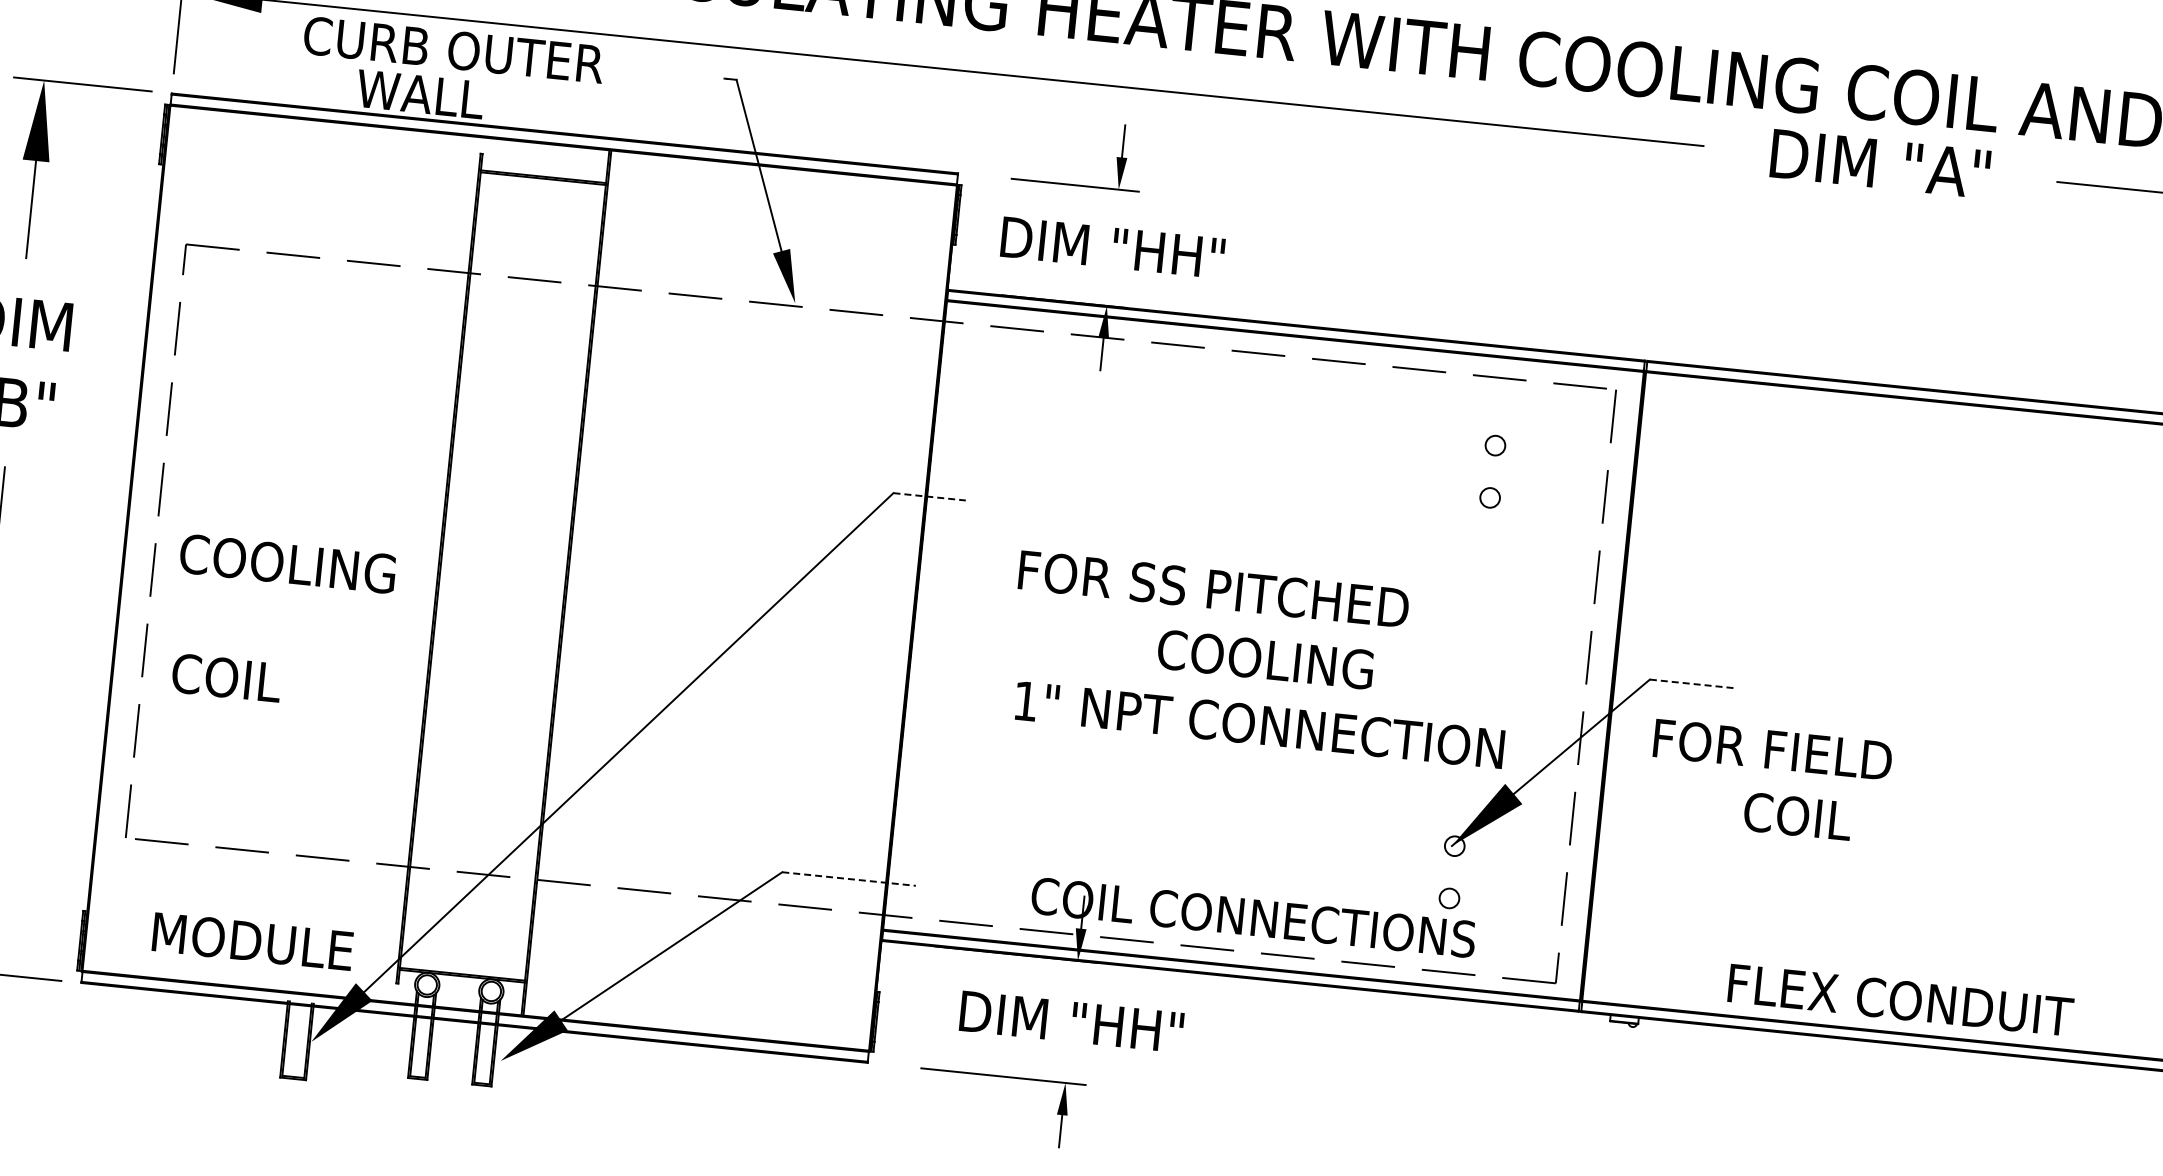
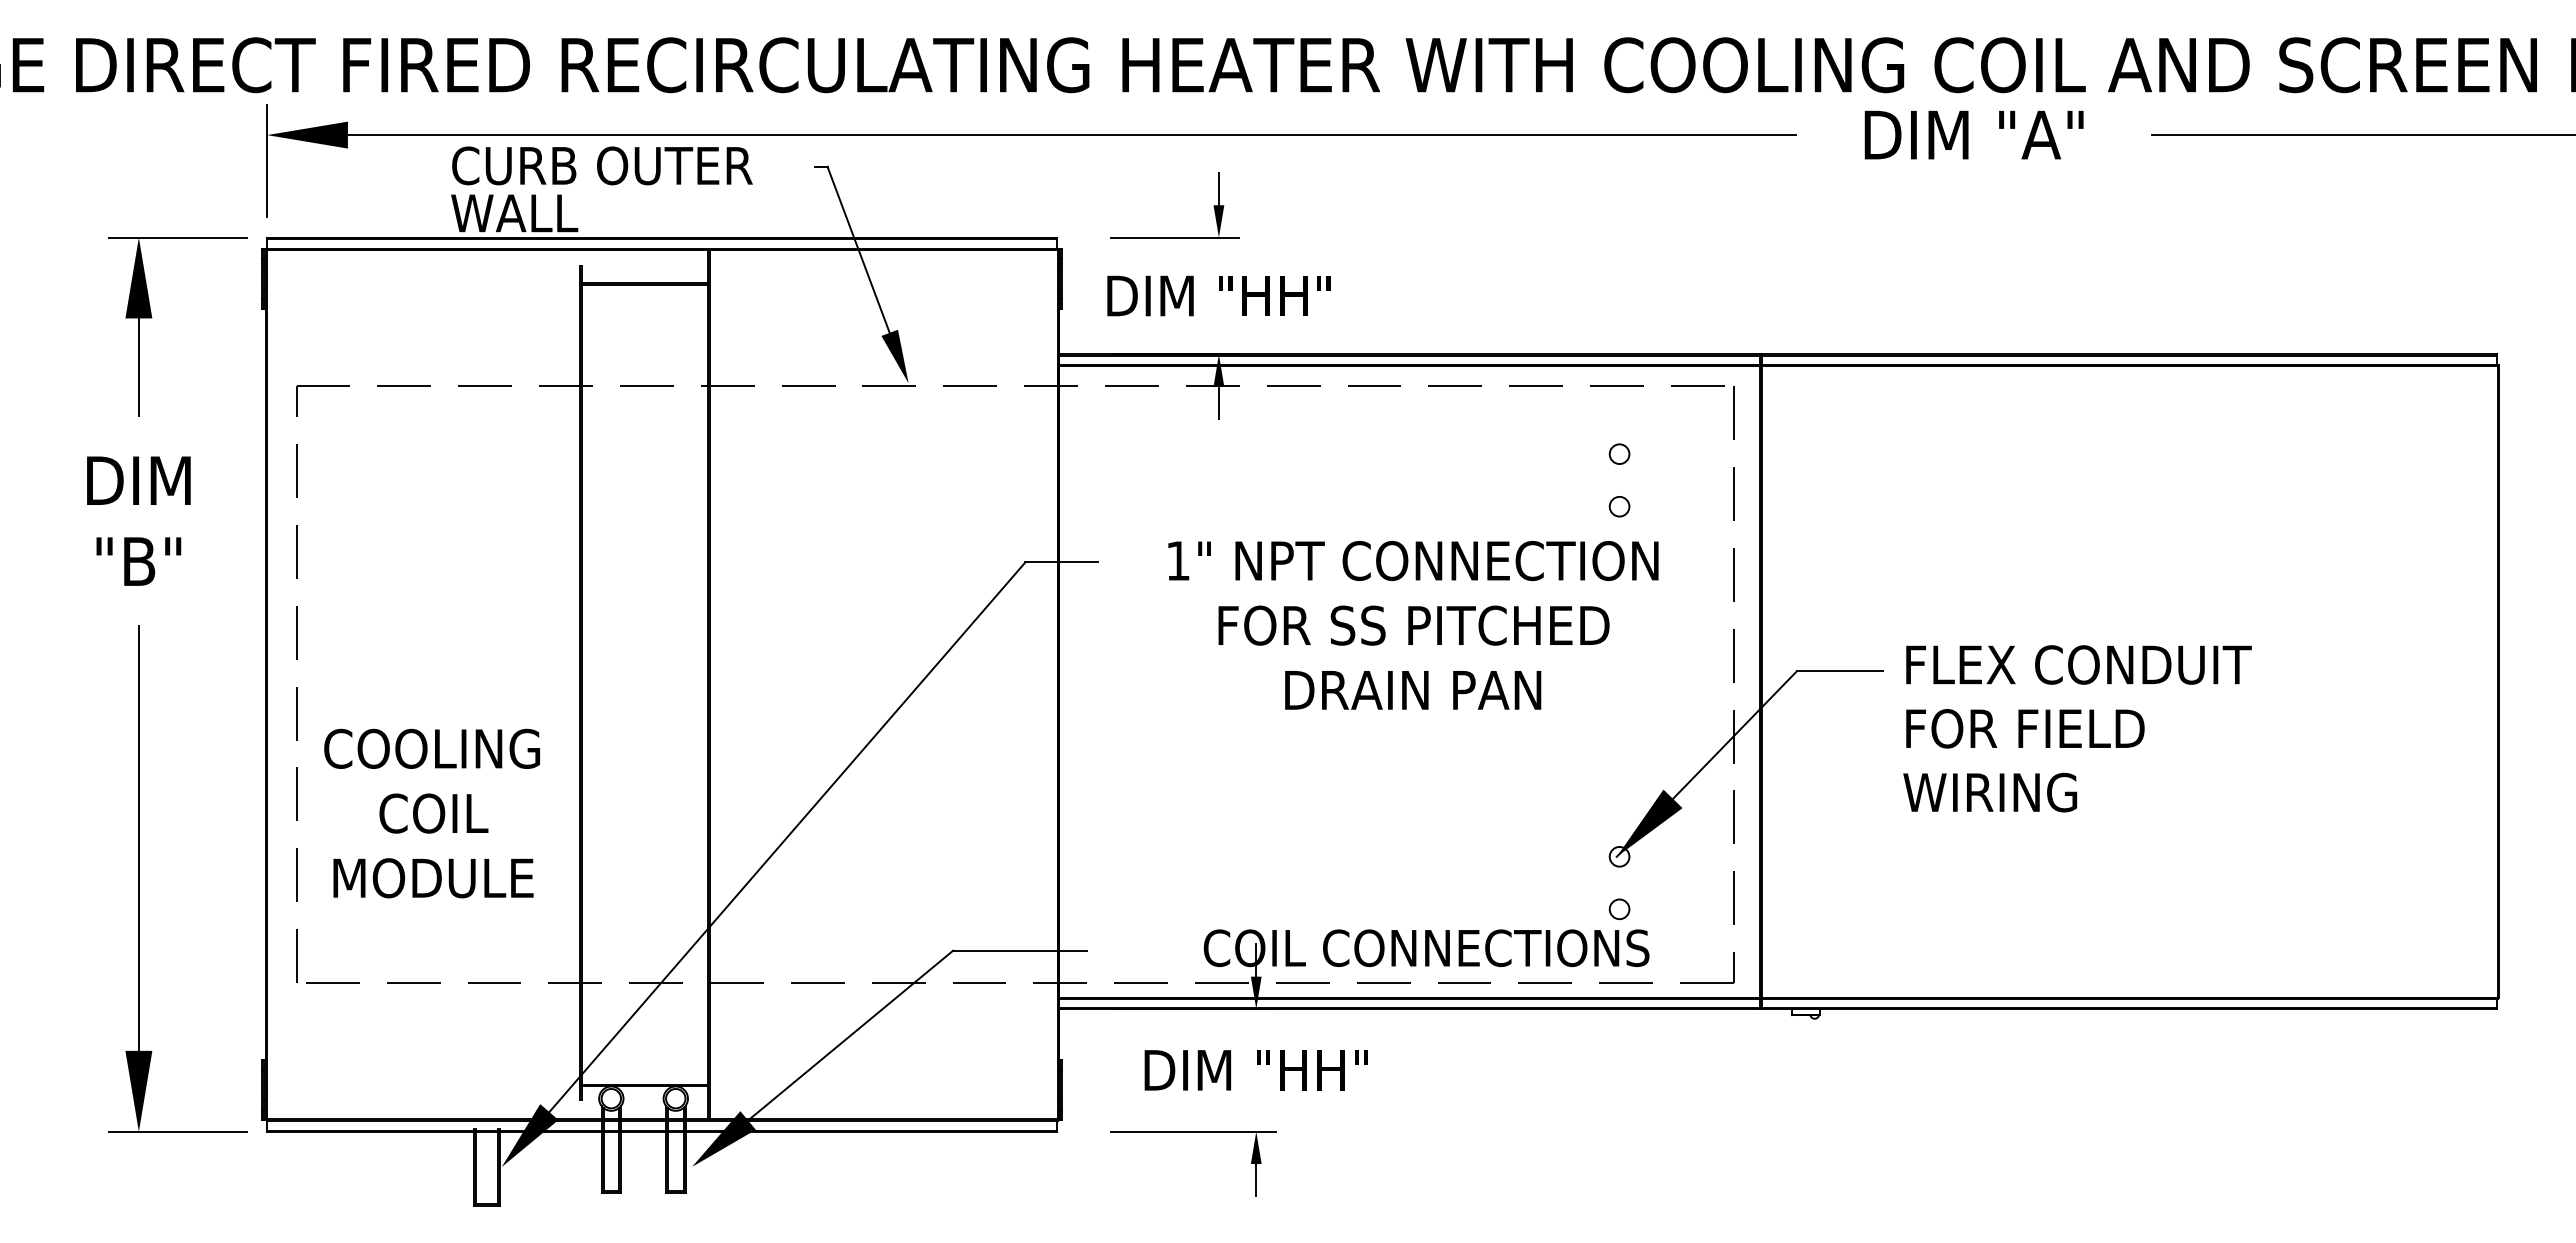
text: (454, 49) -> (602, 165), moved
line: (930, 497) -> (1062, 562), dashed -> solid
text: (287, 563) -> (431, 748), moved
text: (1213, 589) -> (1413, 625), moved
text: (1266, 659) -> (1413, 690), COOLING -> DRAIN PAN
text: (226, 677) -> (433, 813), moved
line: (1693, 684) -> (1840, 671), dashed -> solid
text: (1259, 725) -> (1413, 561), moved
text: (1773, 749) -> (2025, 728), moved
text: (1830, 819) -> (1990, 792), COIL -> WIRING
line: (849, 878) -> (1020, 950), dashed -> solid
text: (252, 941) -> (433, 878), moved
text: (1900, 999) -> (2078, 664), moved

